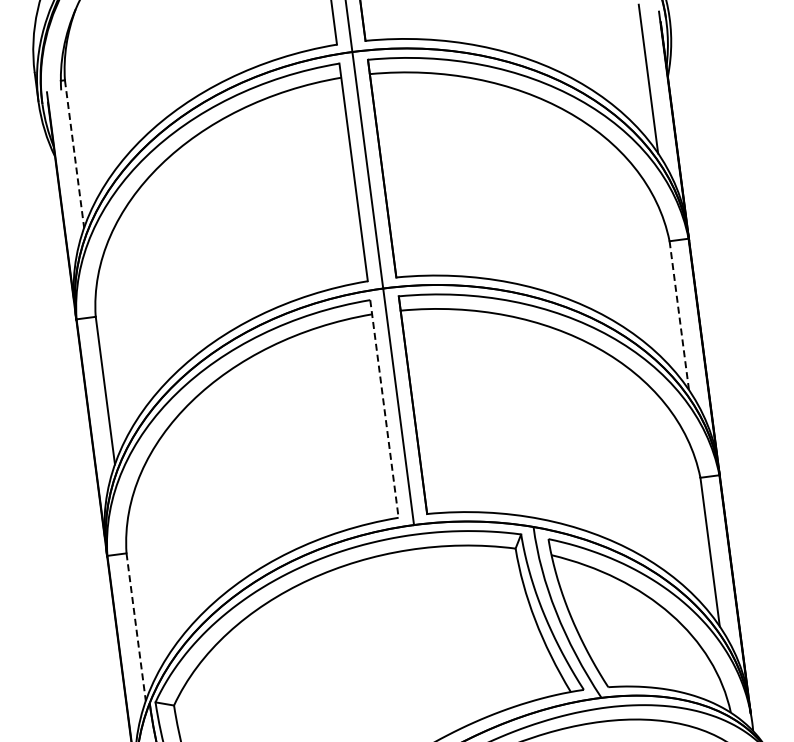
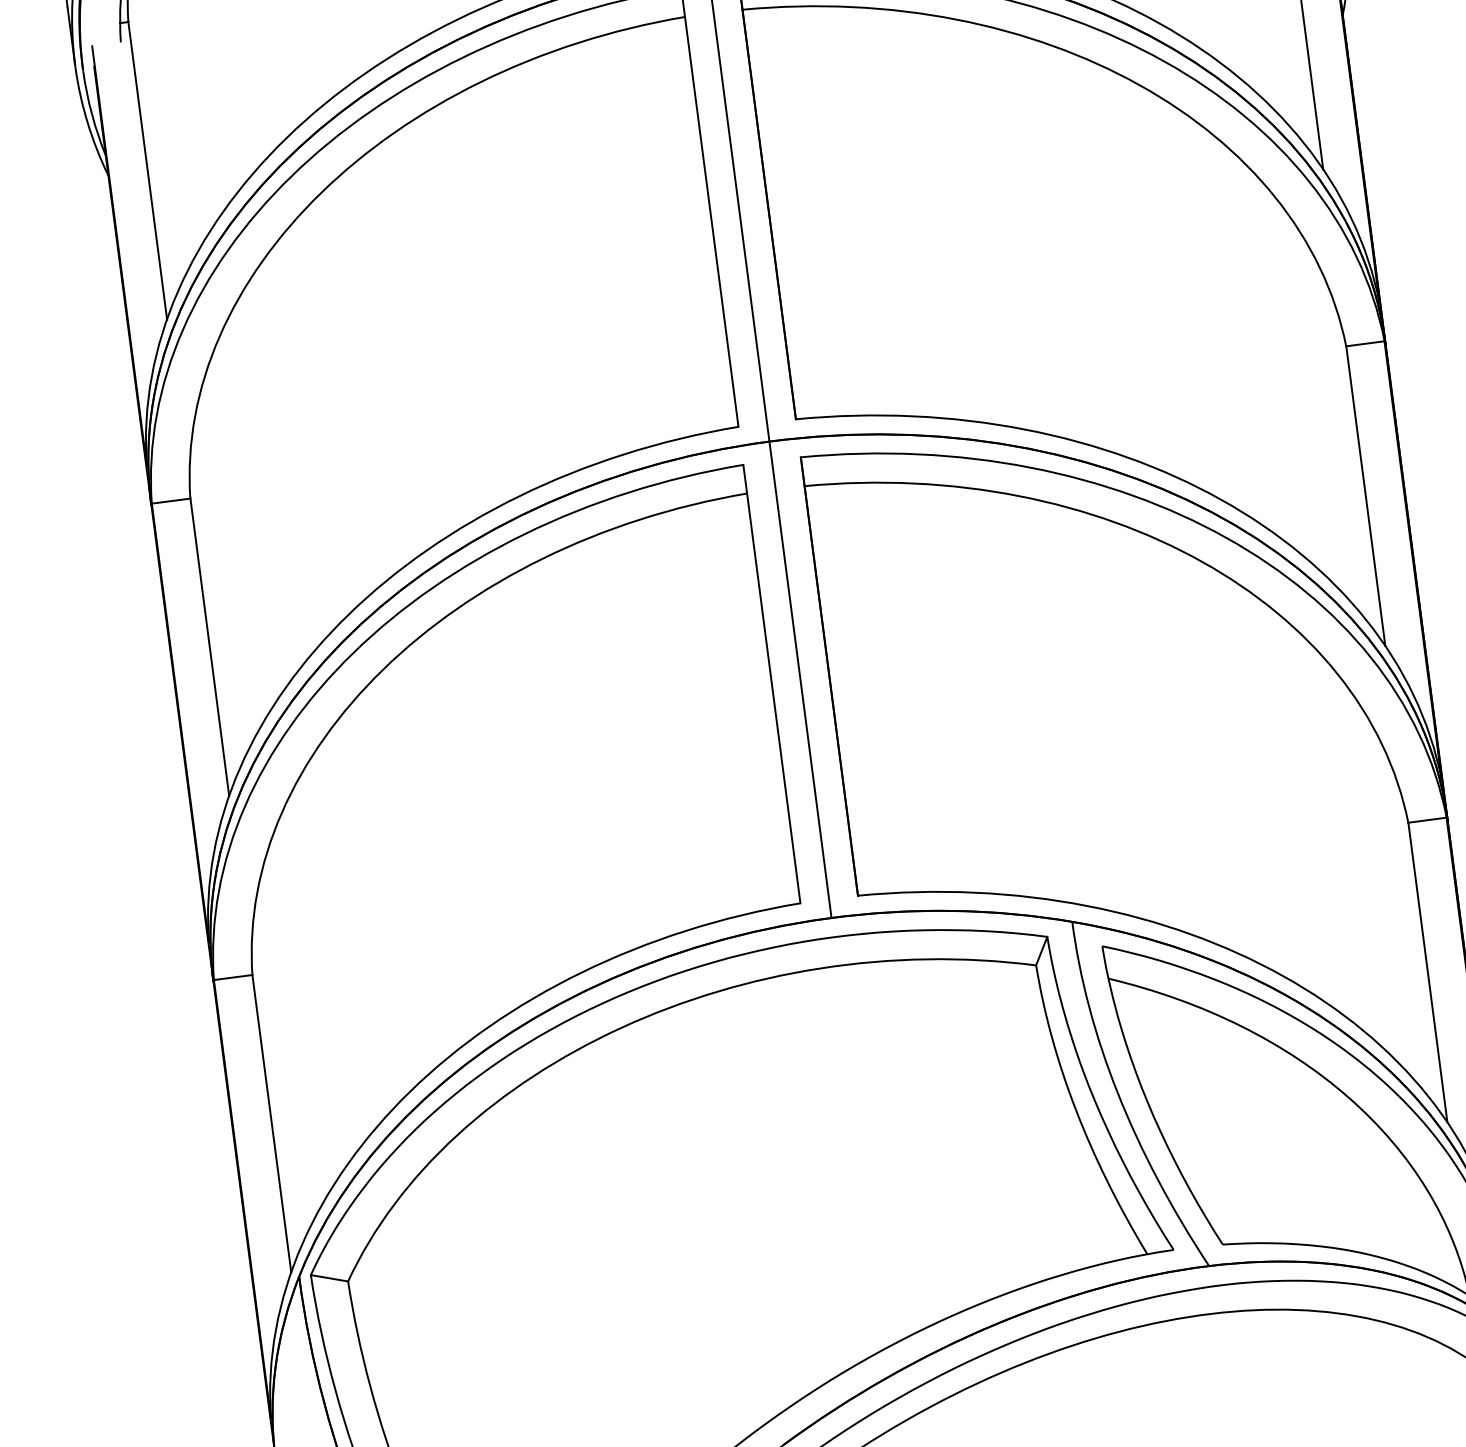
line: (74, 154) -> (147, 171), dashed -> solid
line: (679, 316) -> (1366, 497), dashed -> solid
line: (384, 408) -> (772, 683), dashed -> solid
line: (136, 627) -> (272, 1124), dashed -> solid

